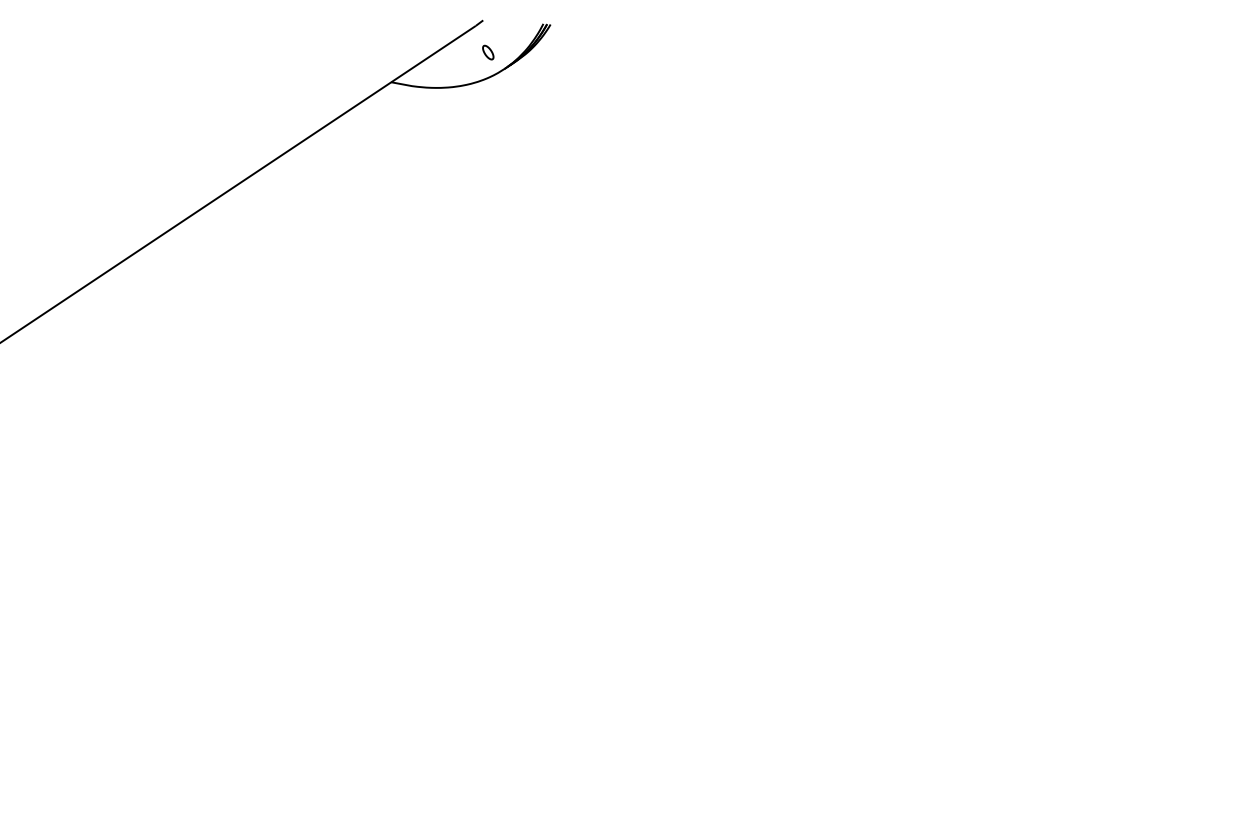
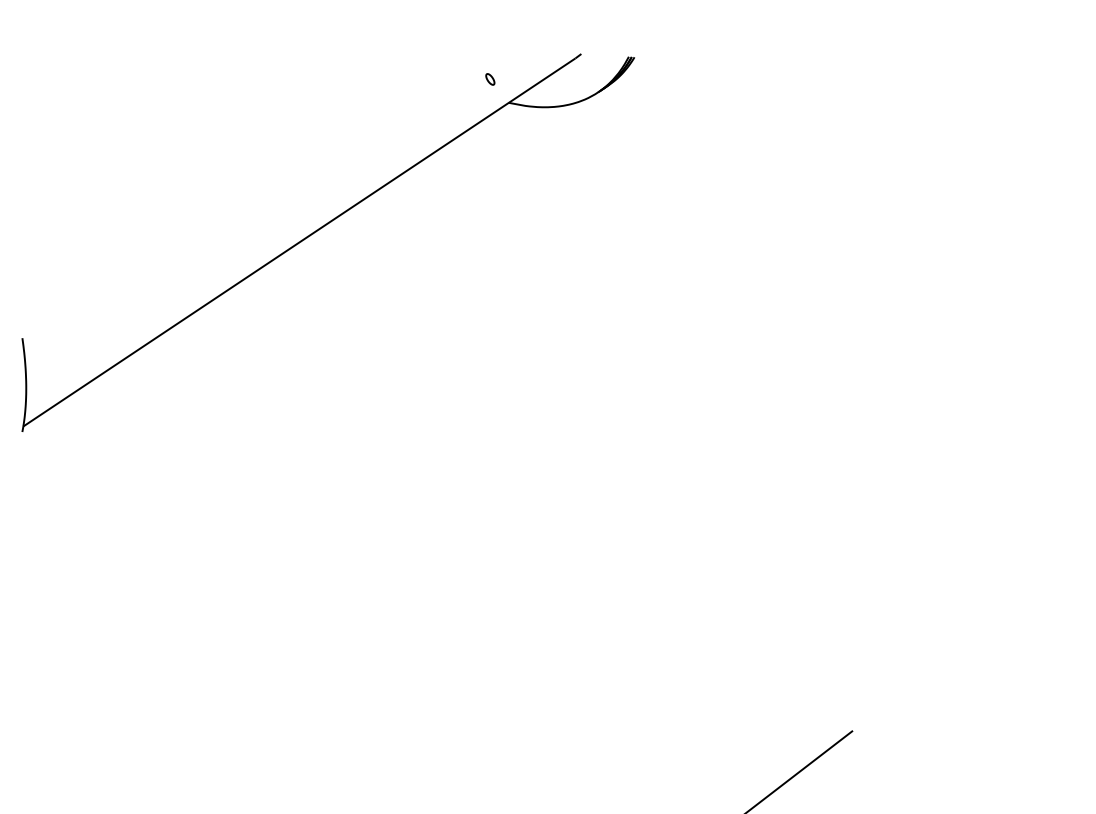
part: (488, 52) -> (490, 79), moved

